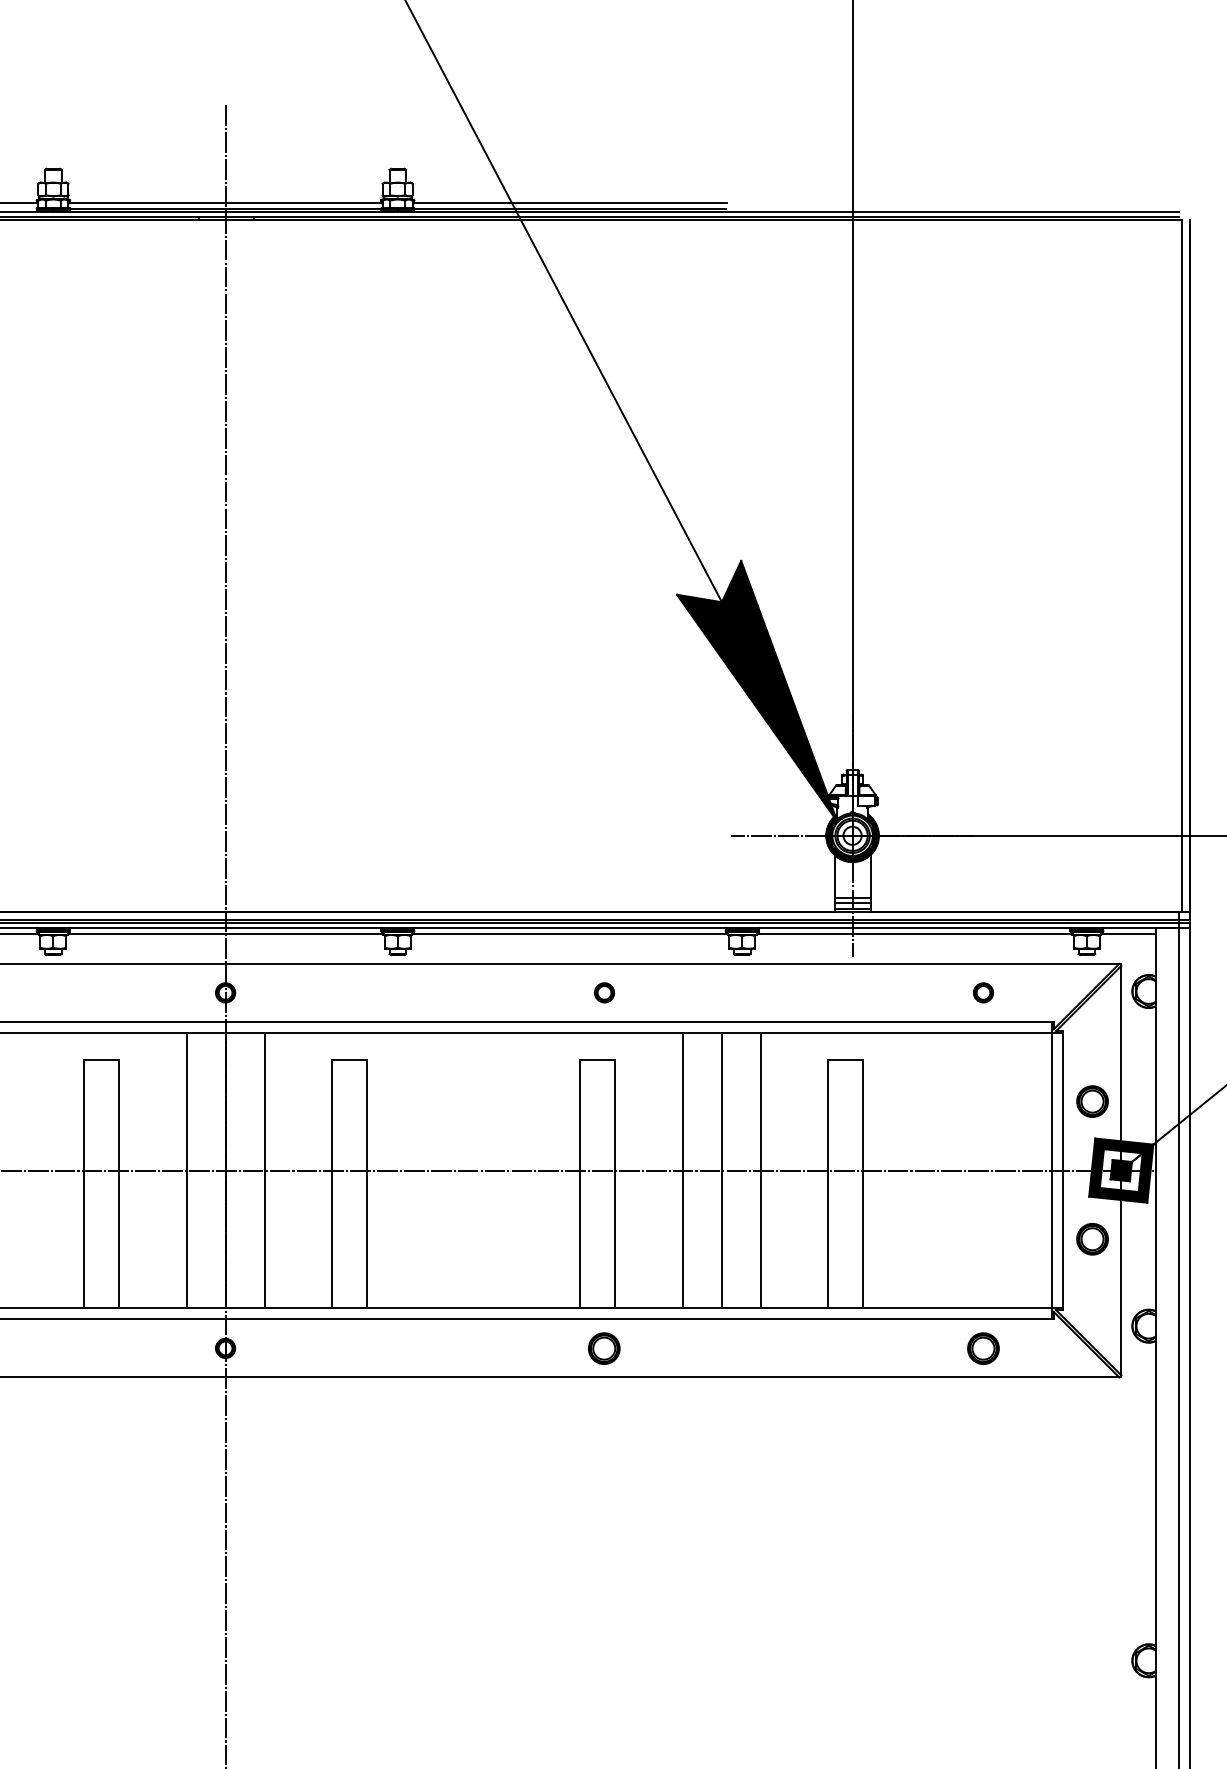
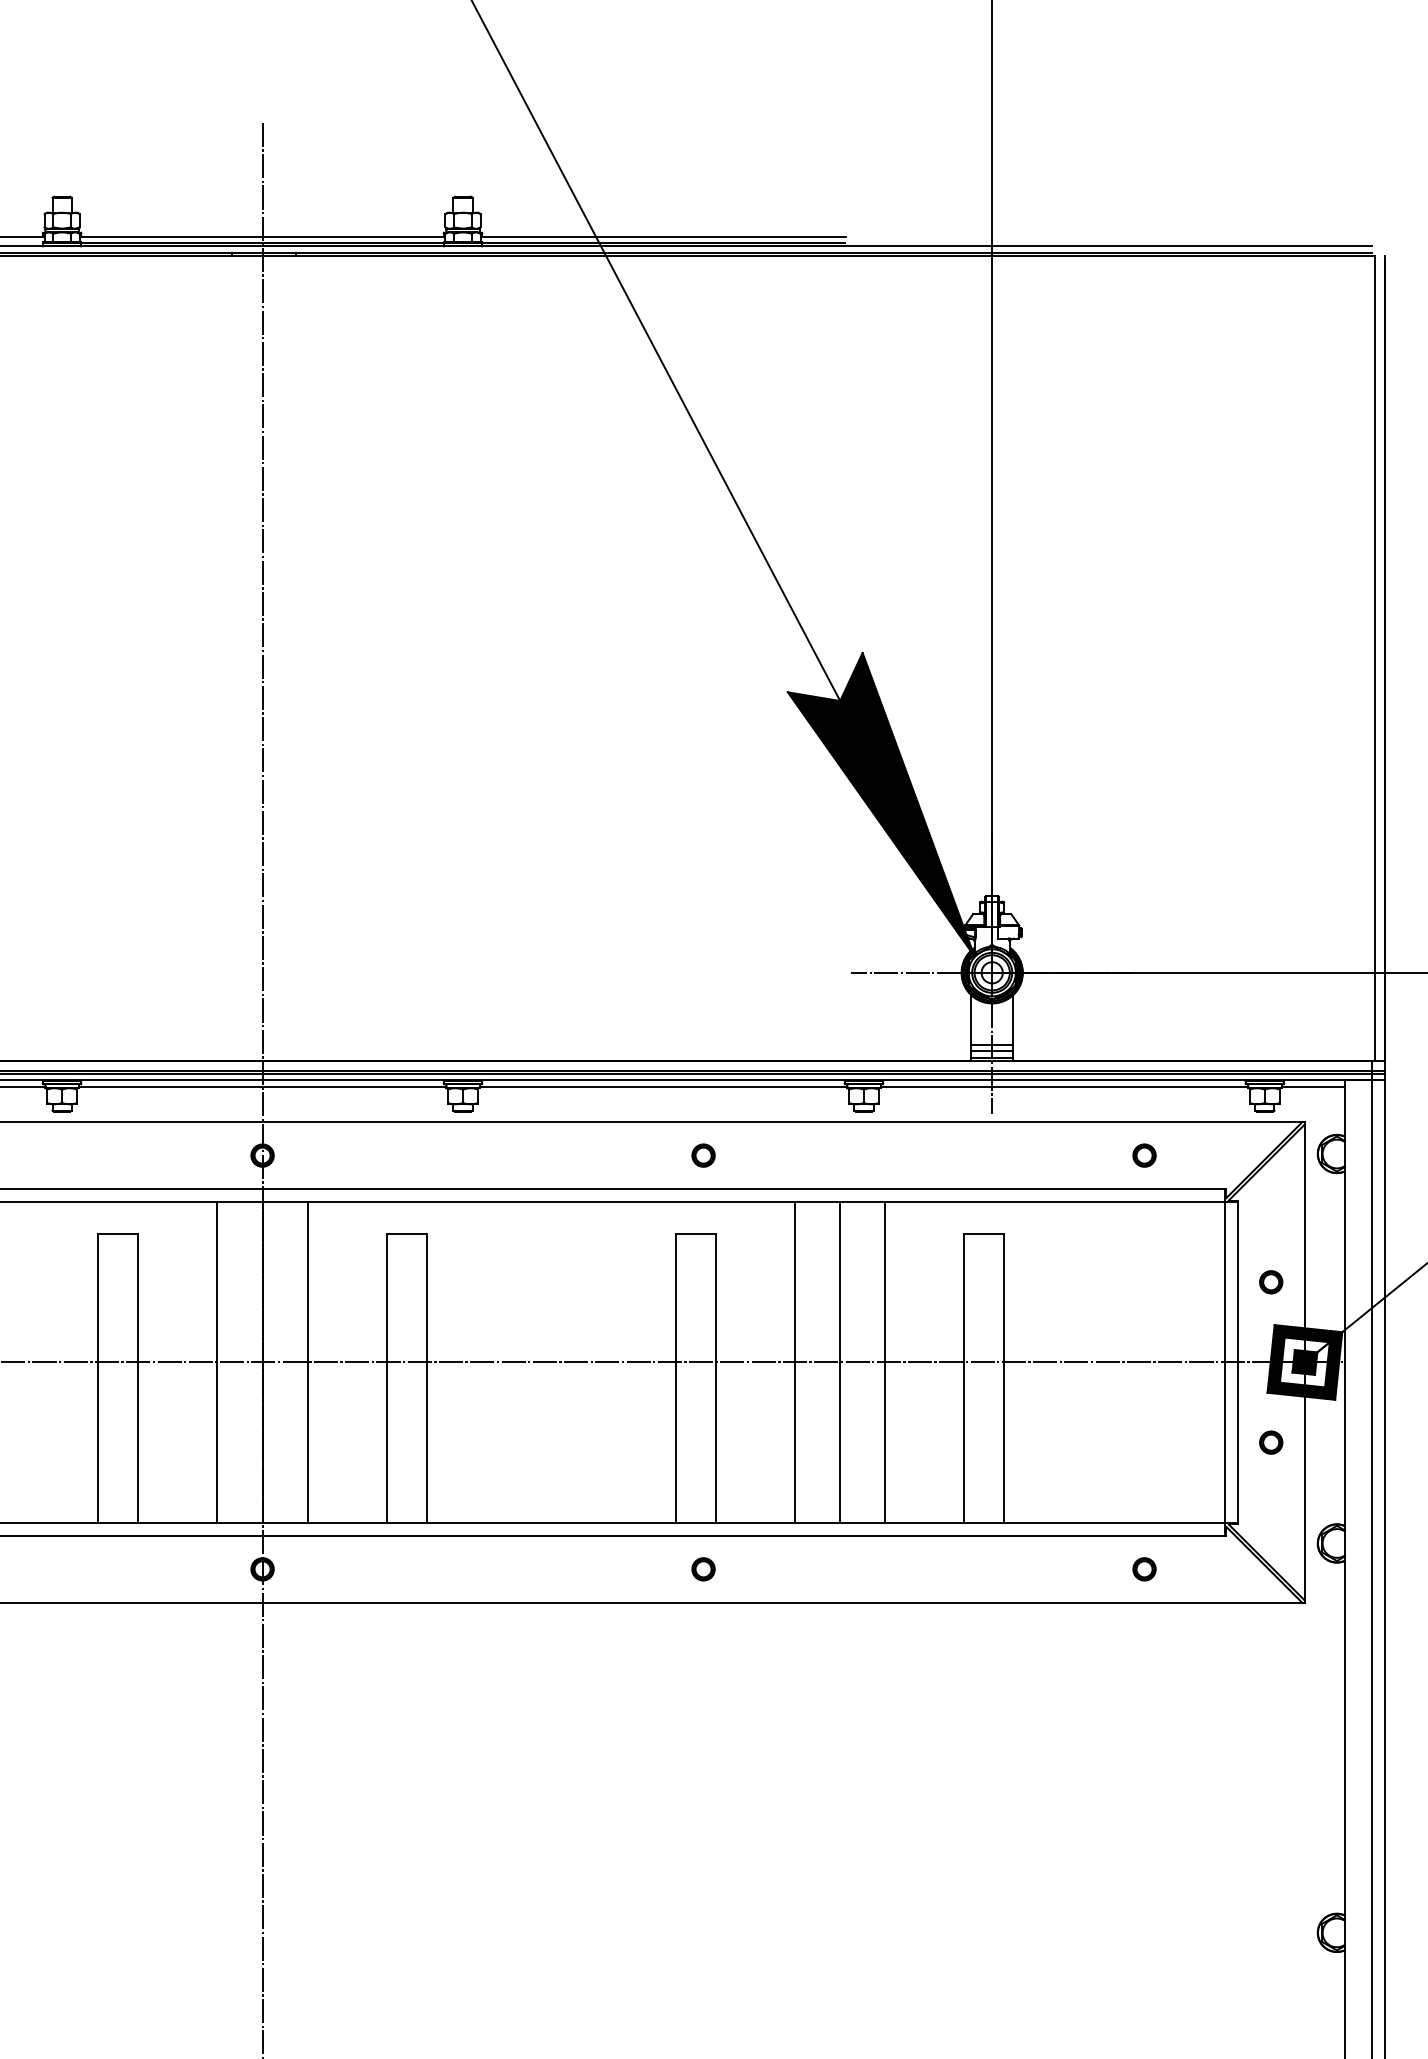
part: (1091, 1101) -> (1270, 1282), size x0.62
part: (1091, 1239) -> (1270, 1442), size x0.62
part: (604, 1347) -> (703, 1568), size x0.62
part: (983, 1347) -> (1144, 1568), size x0.62

